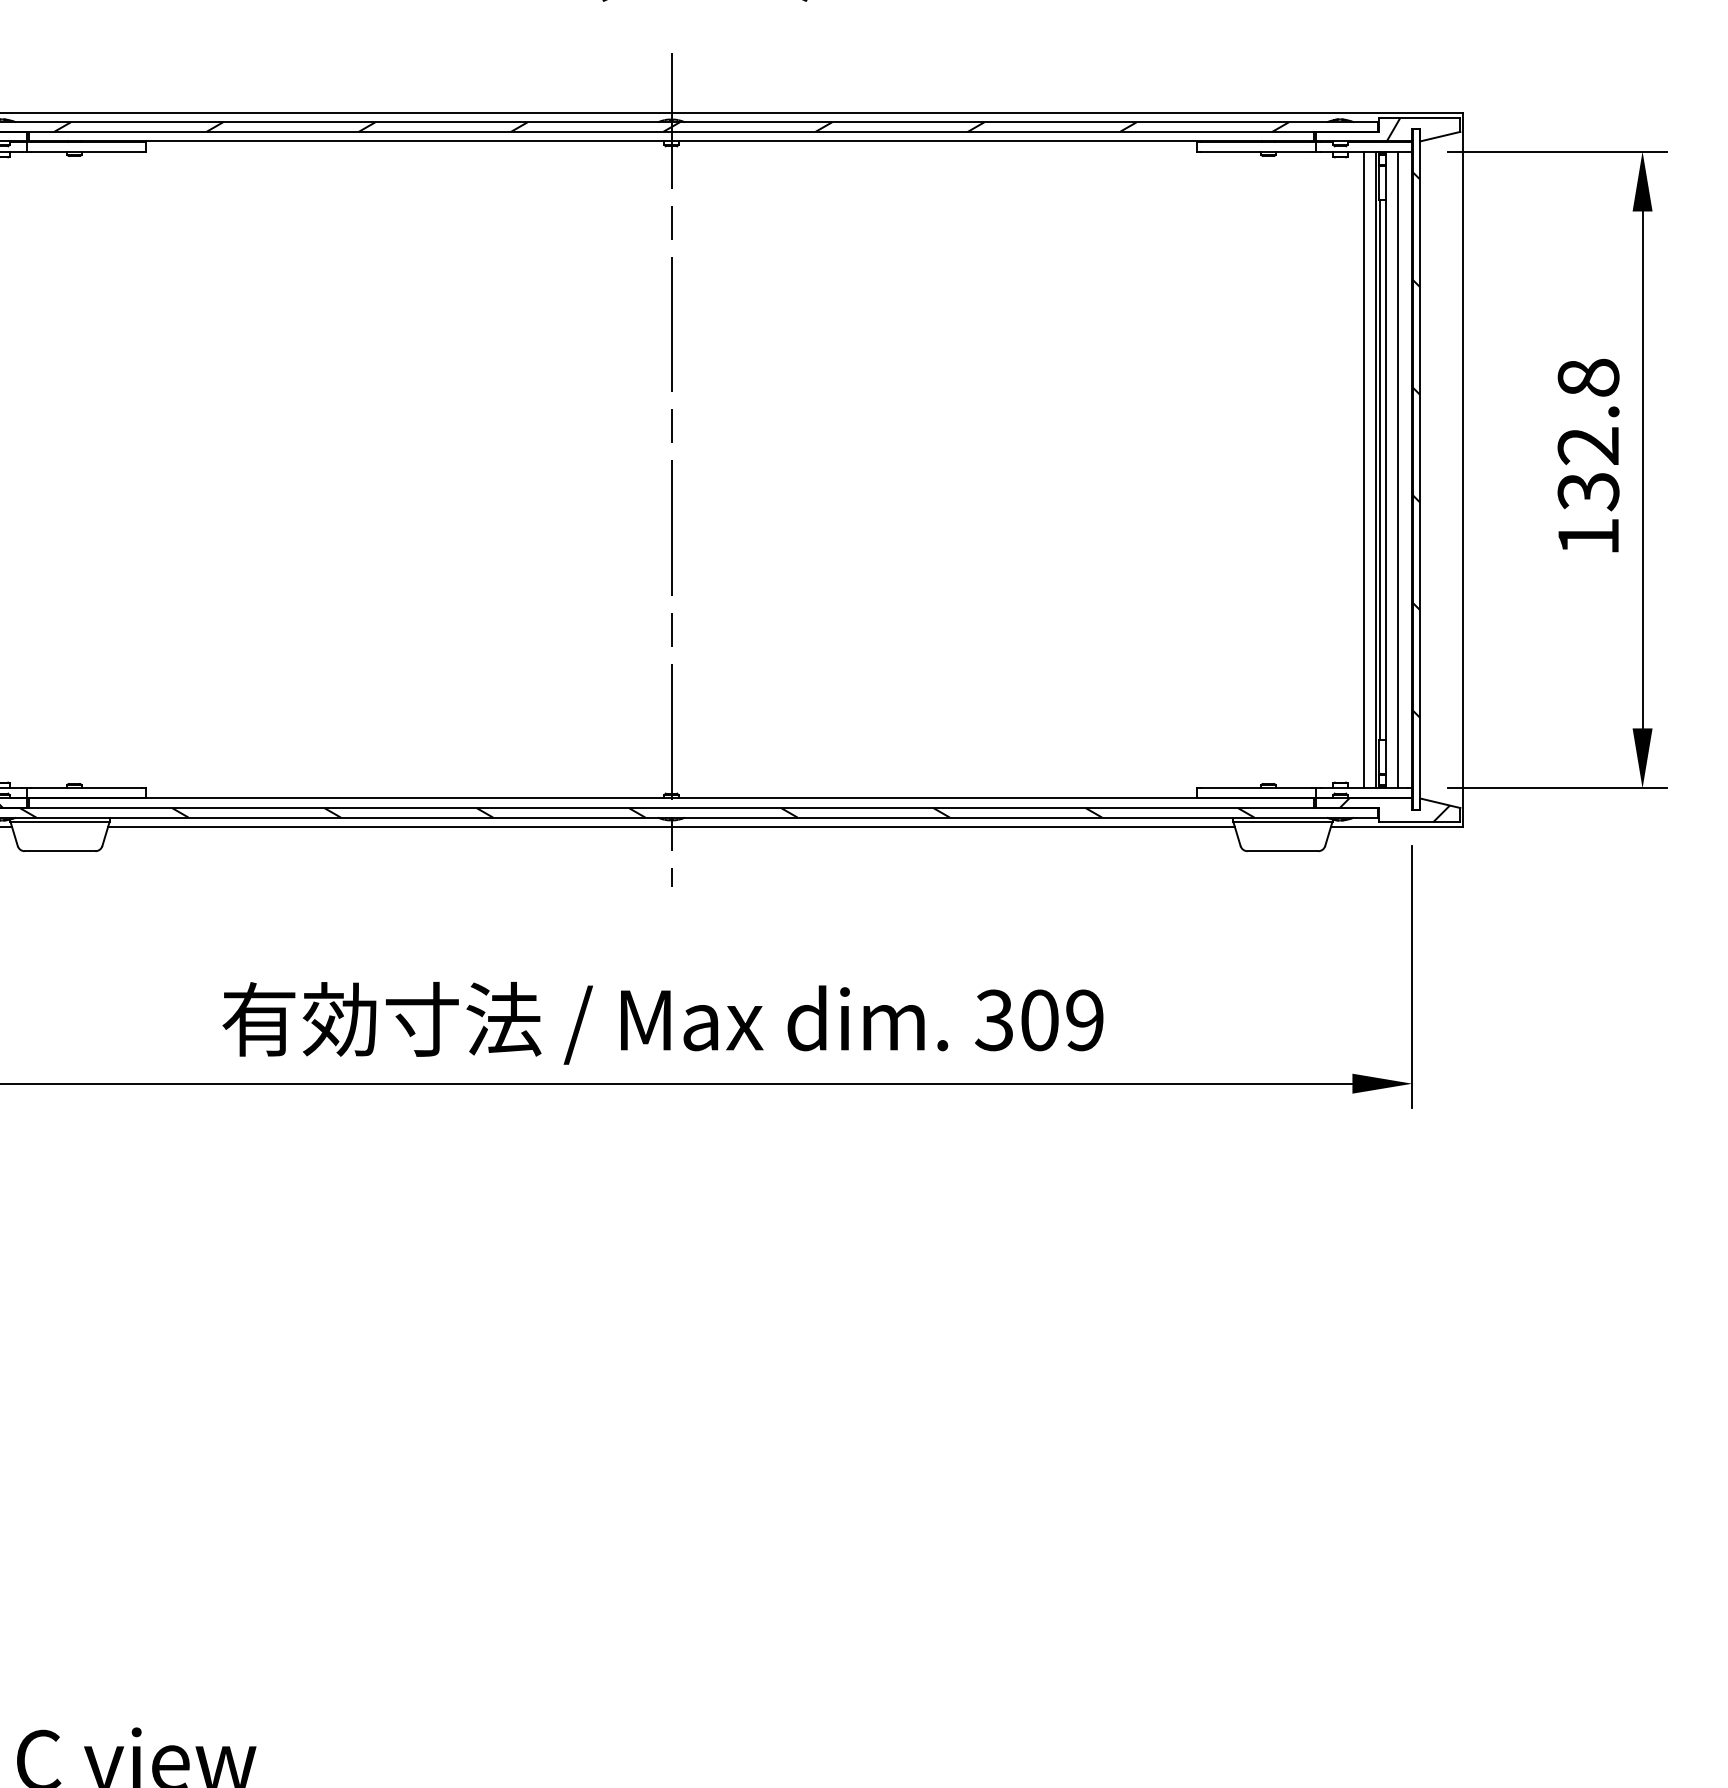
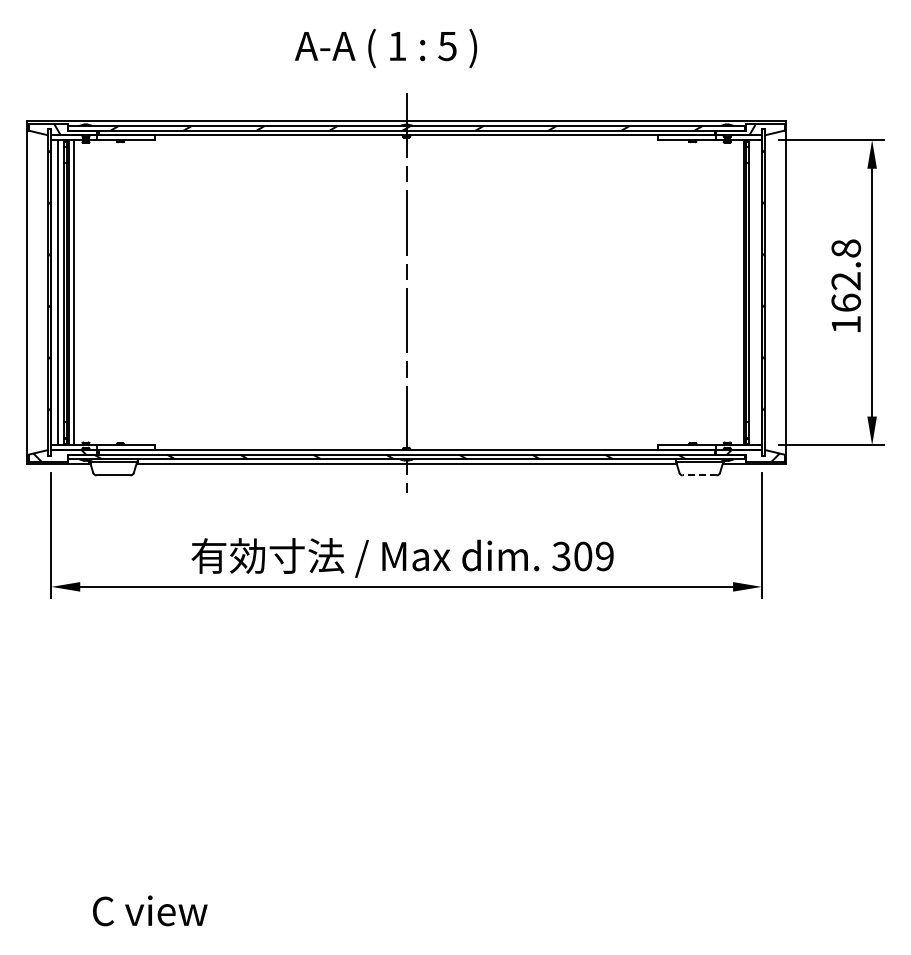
line: (1363, 469) -> (738, 292), removed
line: (1397, 469) -> (754, 292), removed
text: (1589, 490) -> (846, 302), 132.8 -> 162.8
line: (1282, 851) -> (699, 475), solid -> dashed

